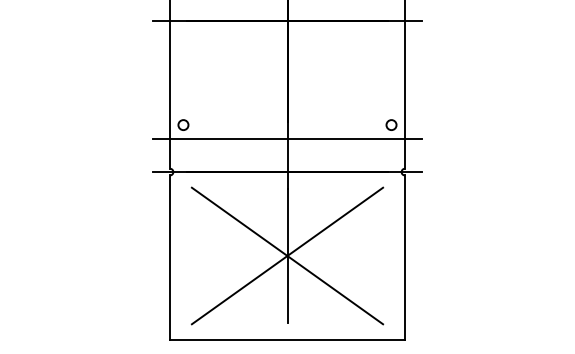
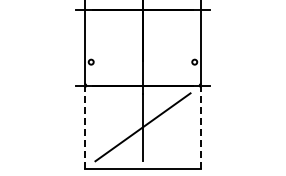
line: (286, 137) -> (142, 68), removed
line: (286, 256) -> (142, 127), removed
line: (169, 258) -> (84, 128), solid -> dashed
line: (405, 258) -> (201, 128), solid -> dashed

